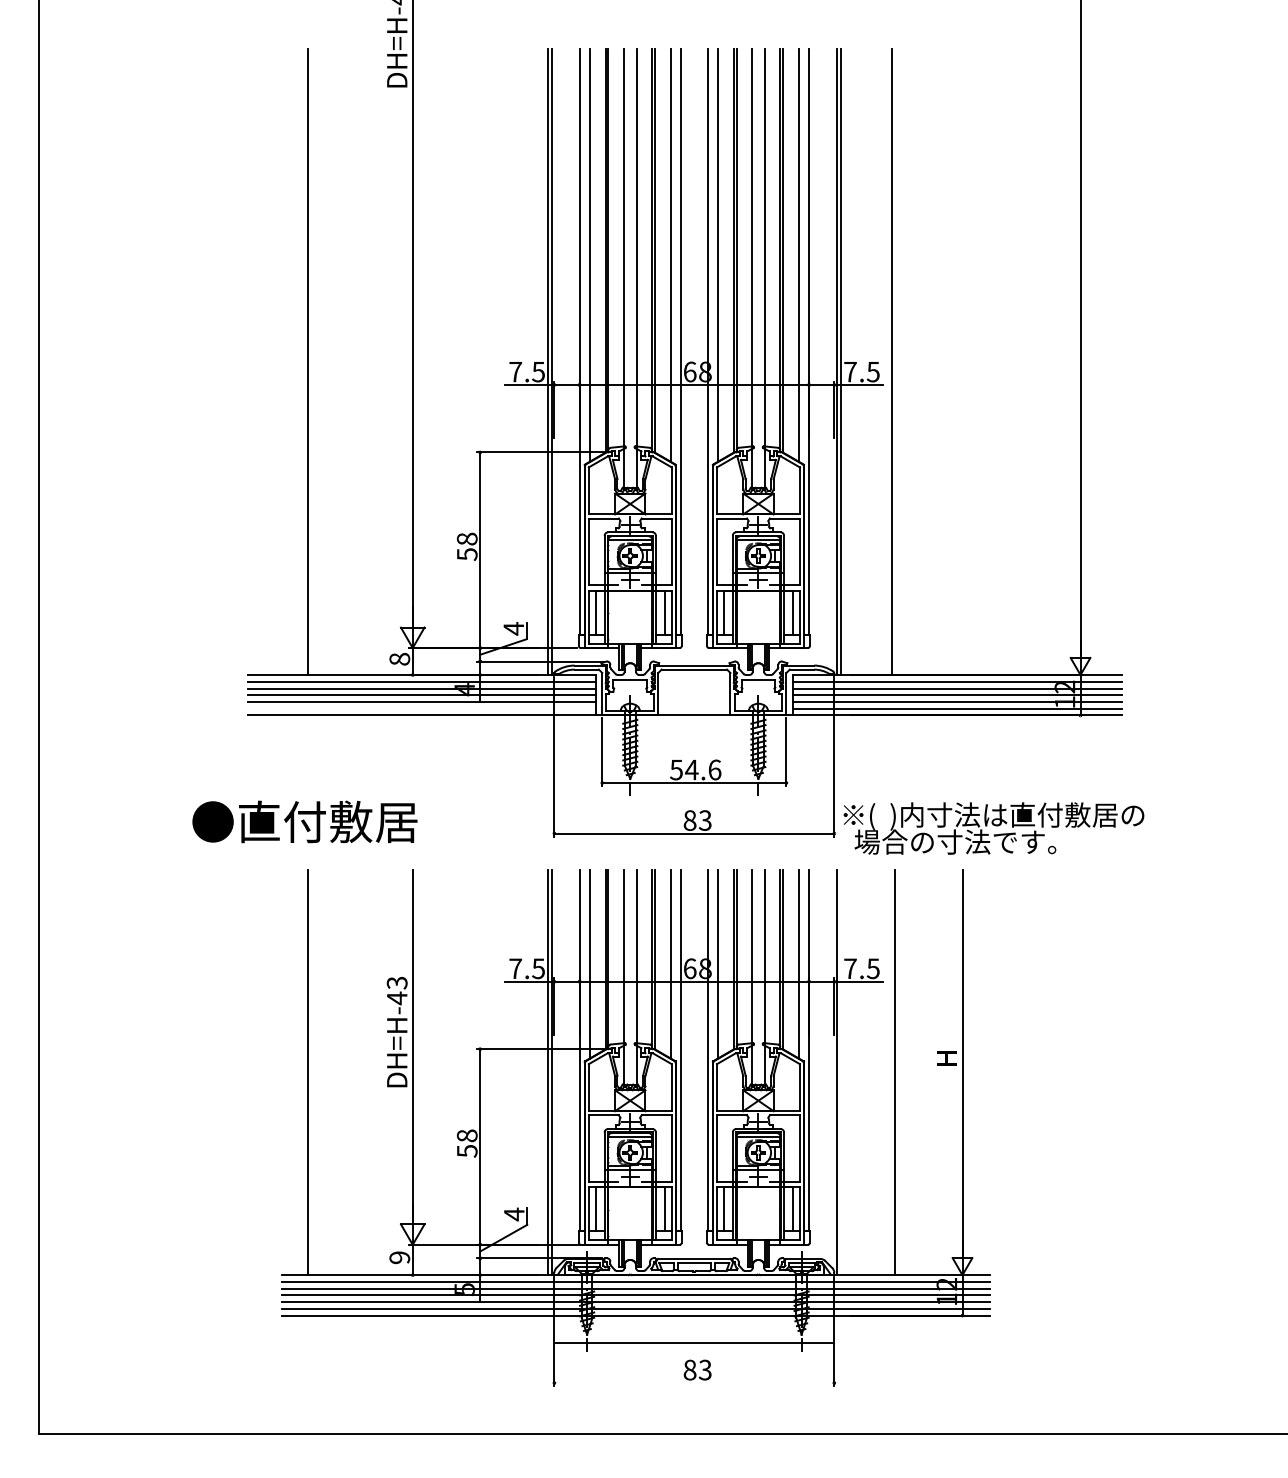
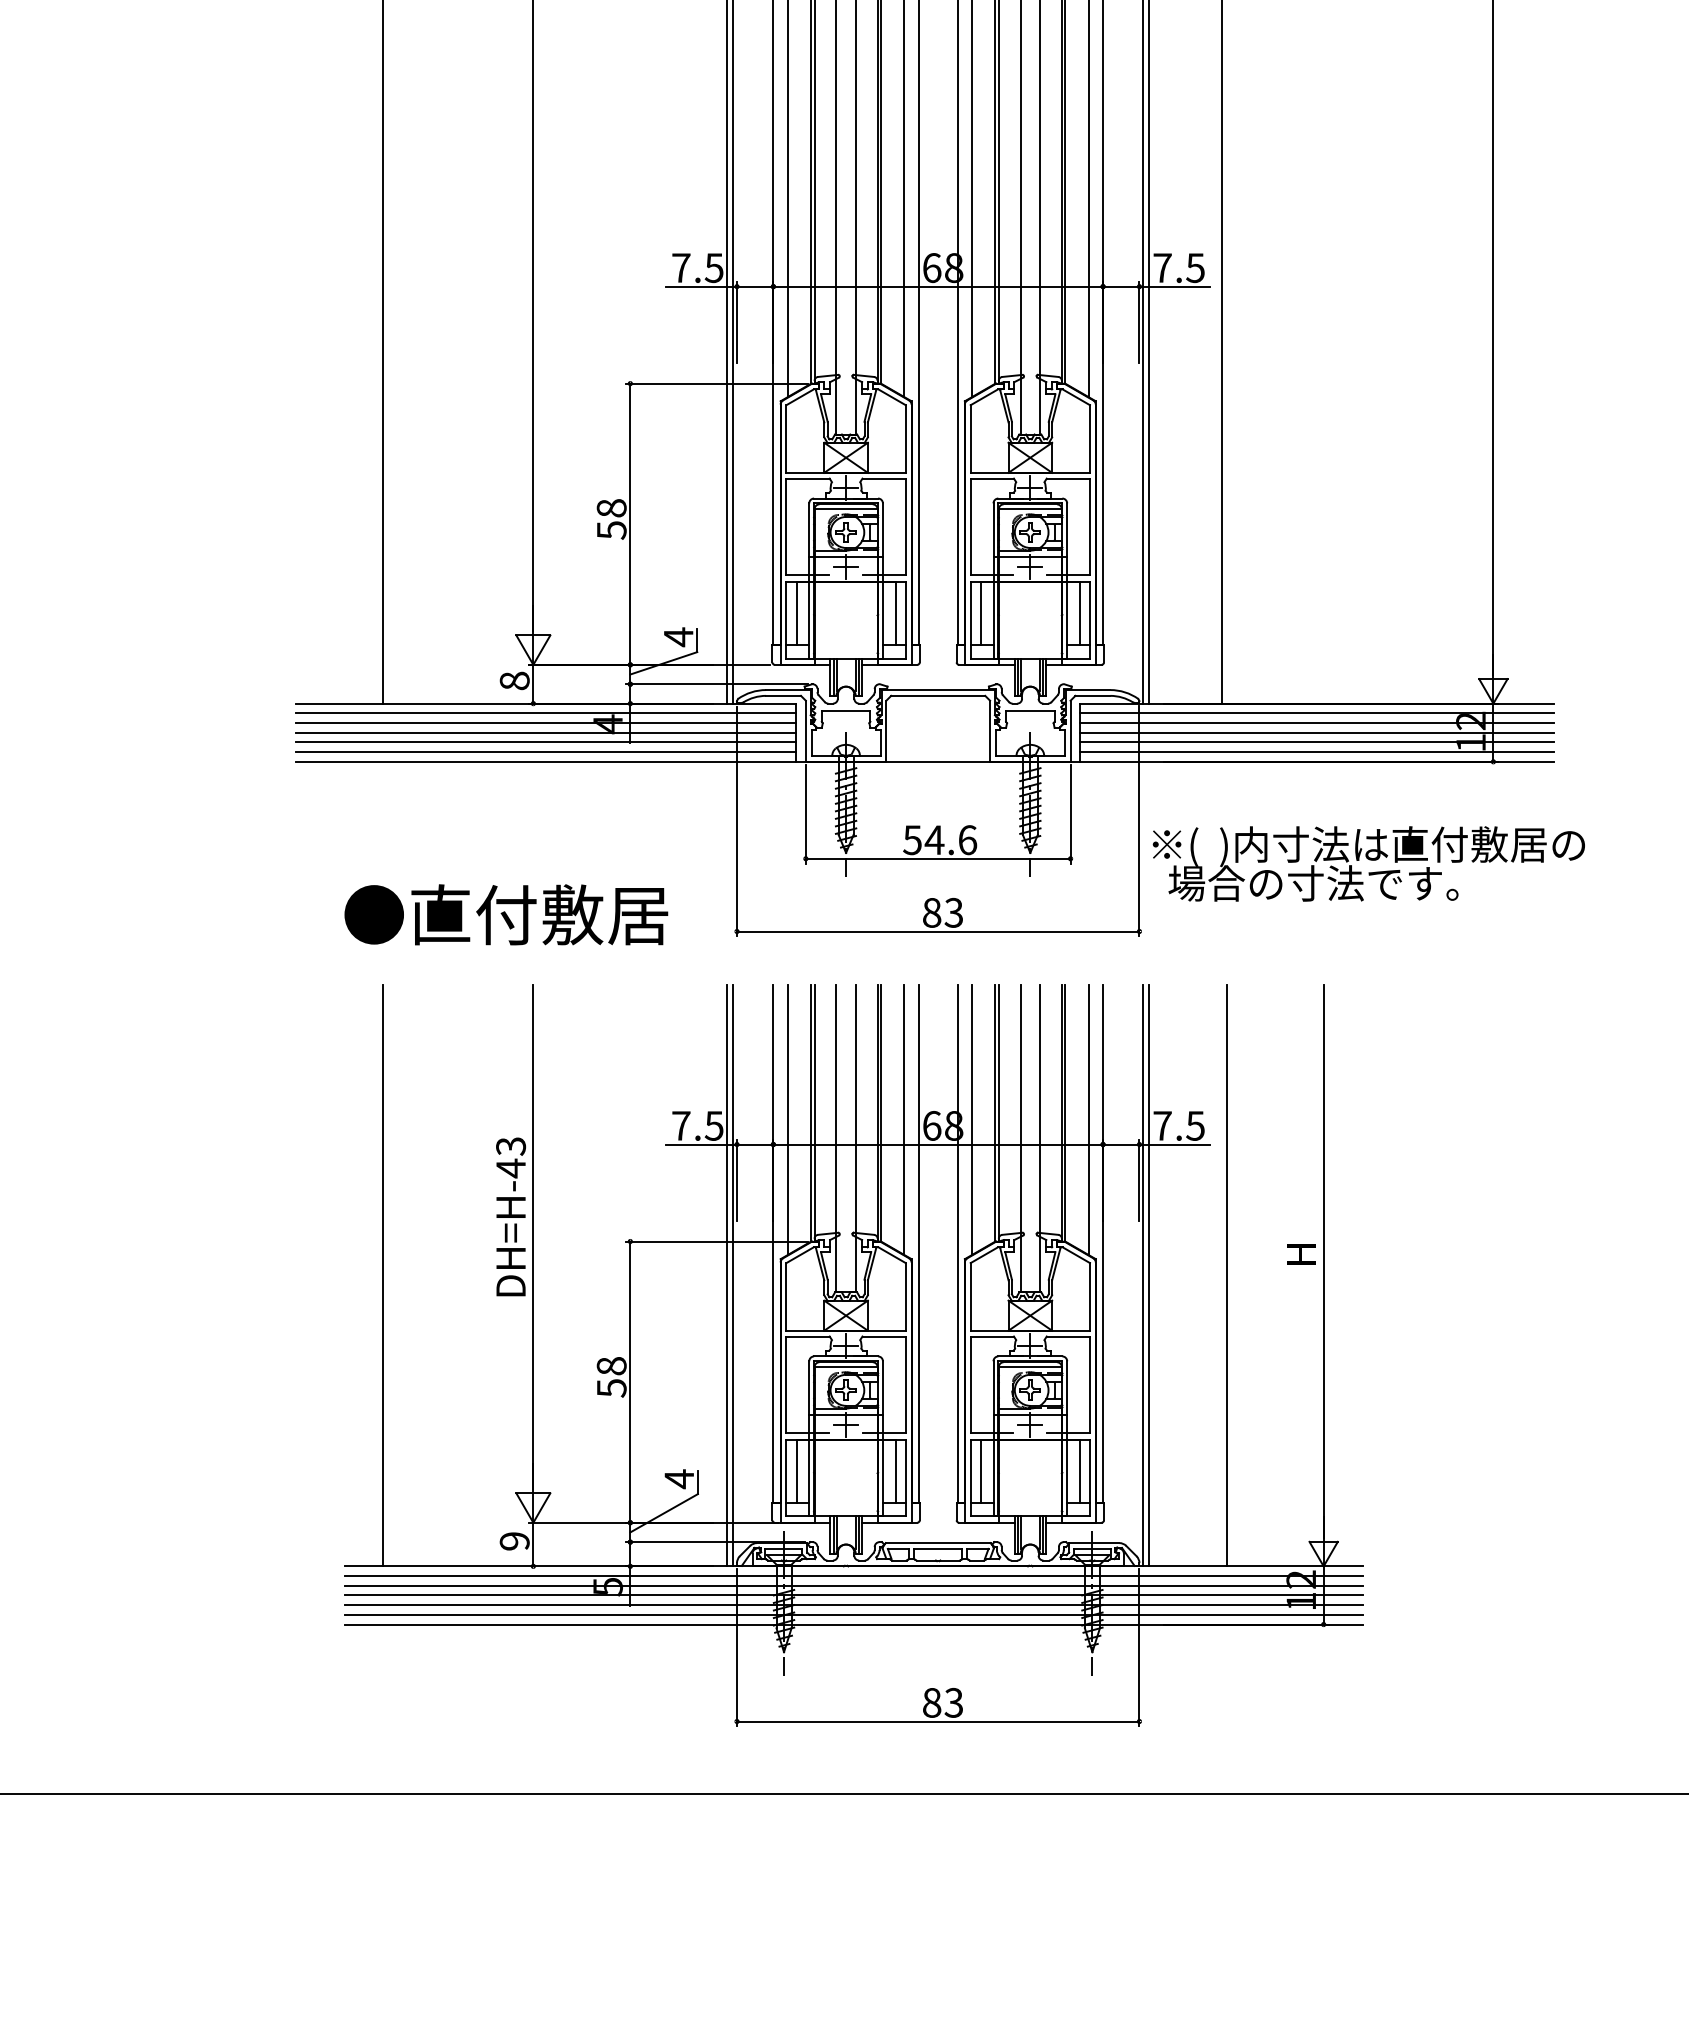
line: (421, 708) -> (545, 751), added
text: (304, 821) -> (505, 914), moved
text: (993, 828) -> (1368, 863), moved
line: (841, 1072) -> (1149, 1275), added
line: (694, 1343) -> (938, 1722), moved

